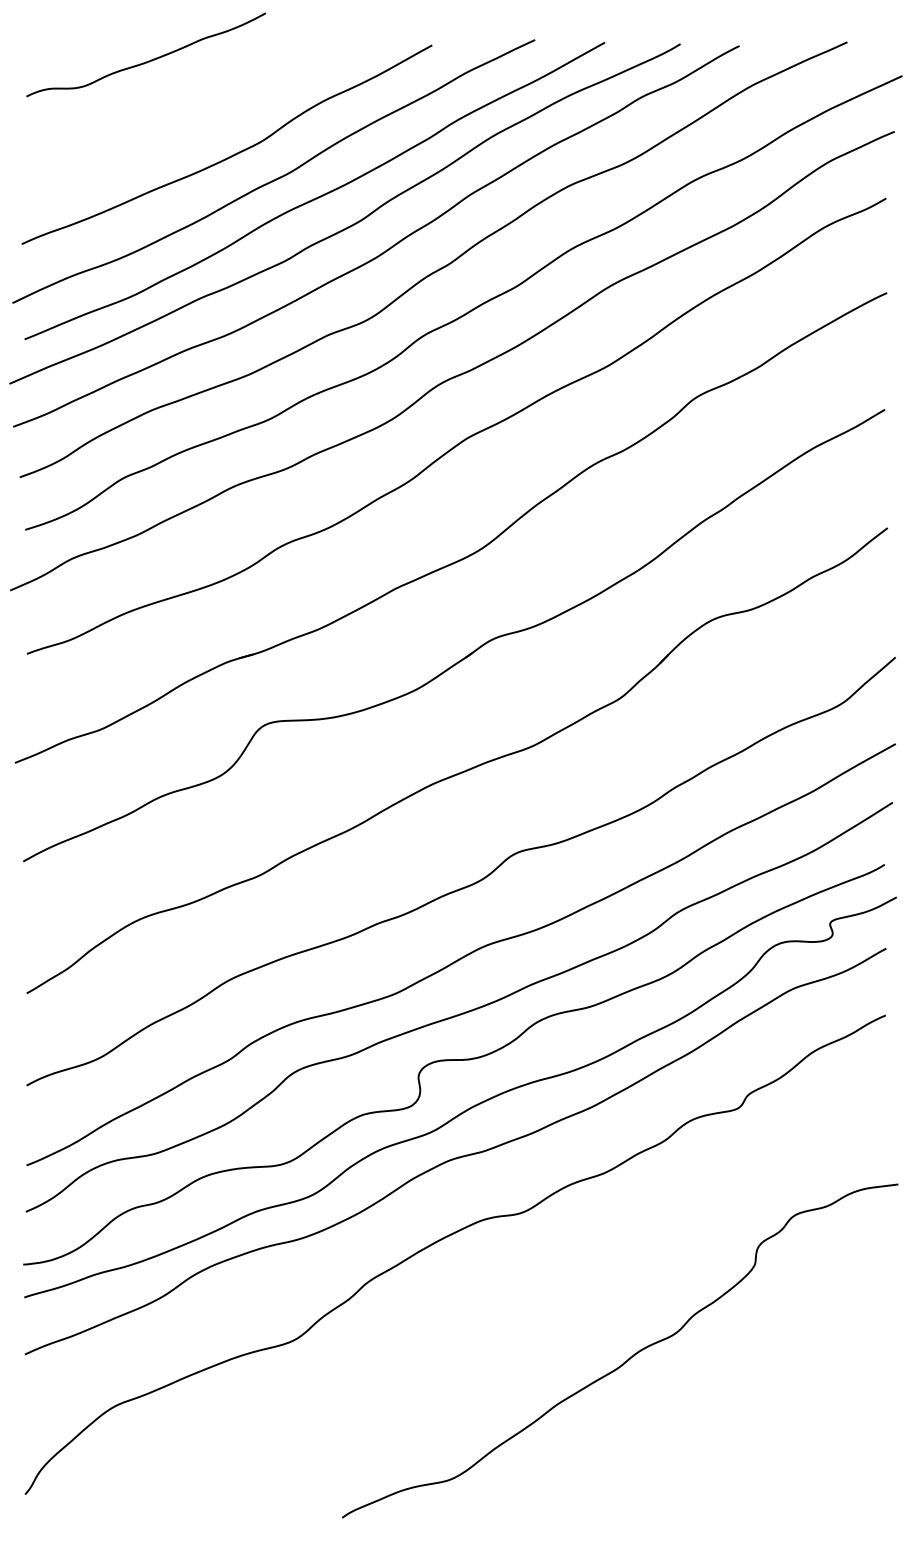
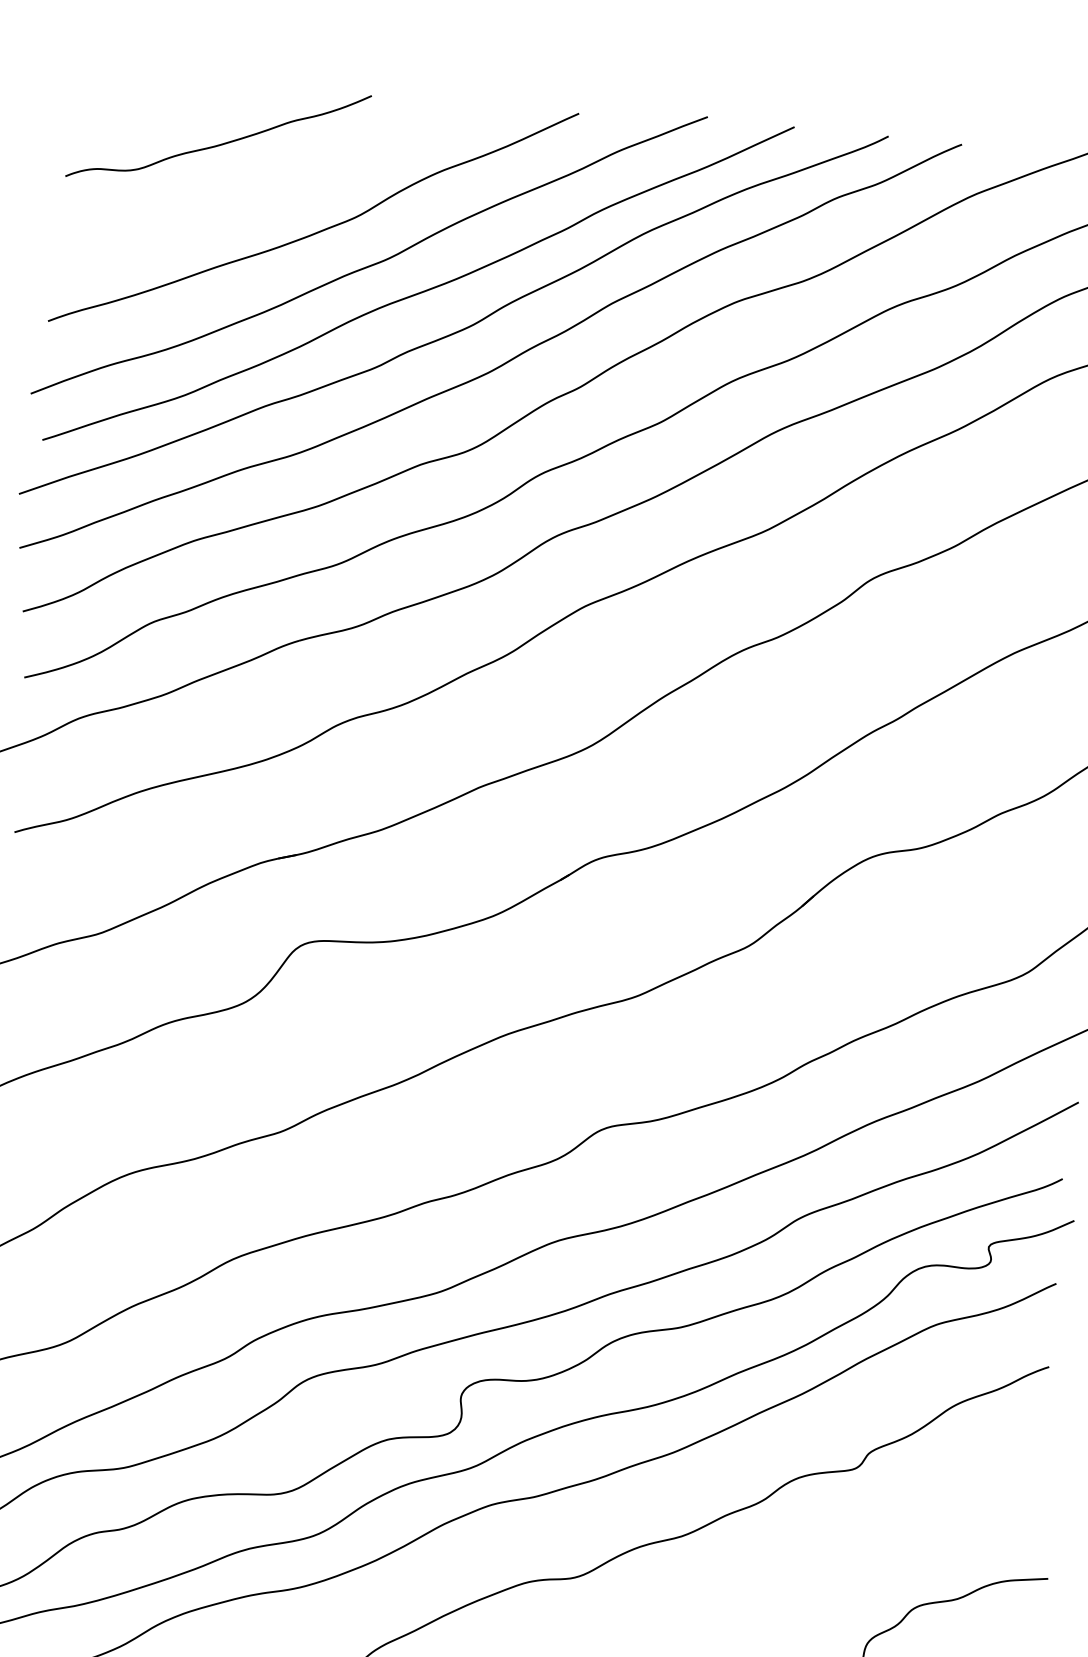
curve: (148, 60) -> (221, 143), moved

